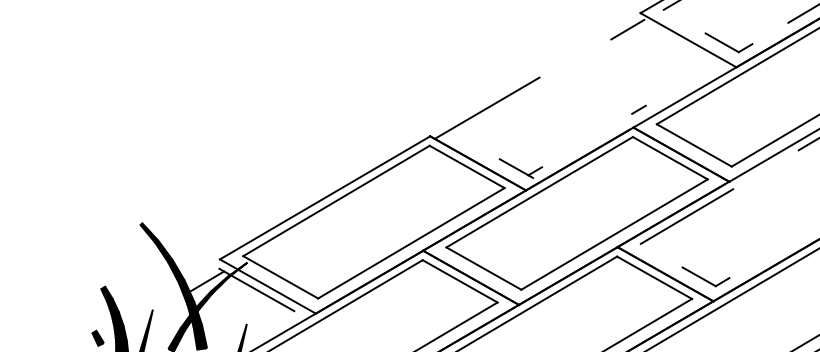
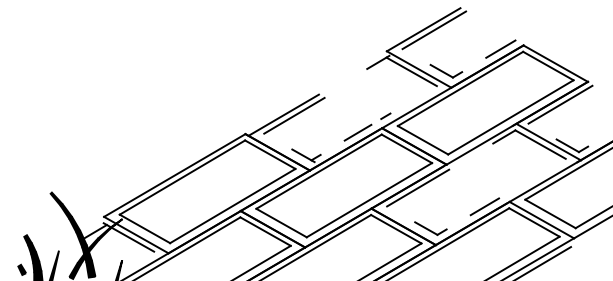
line: (677, 43) -> (411, 71), added
line: (503, 108) -> (294, 115), added
line: (596, 133) -> (357, 132), added
line: (785, 243) -> (484, 206), added

